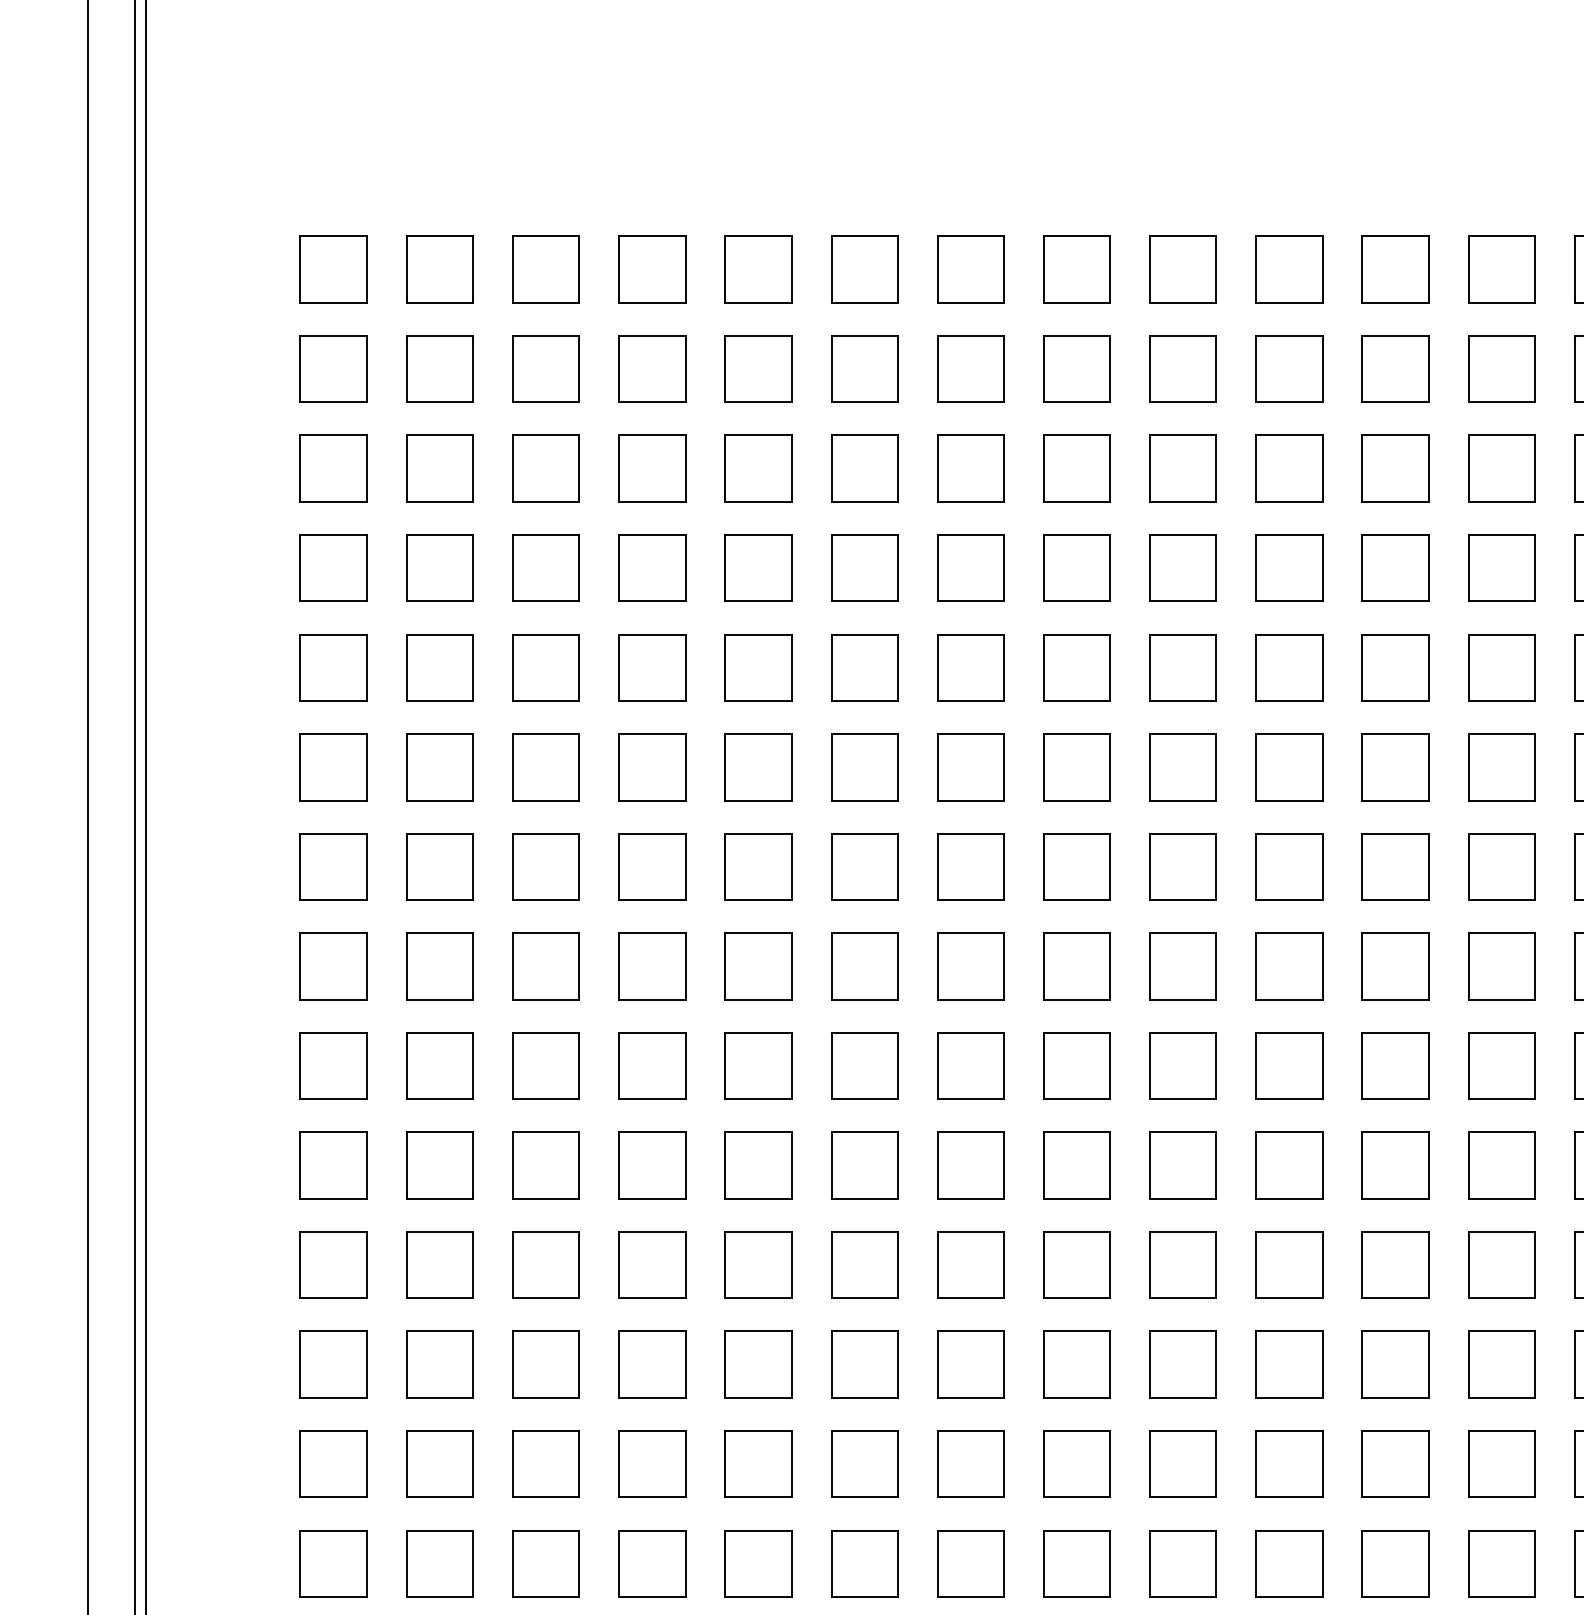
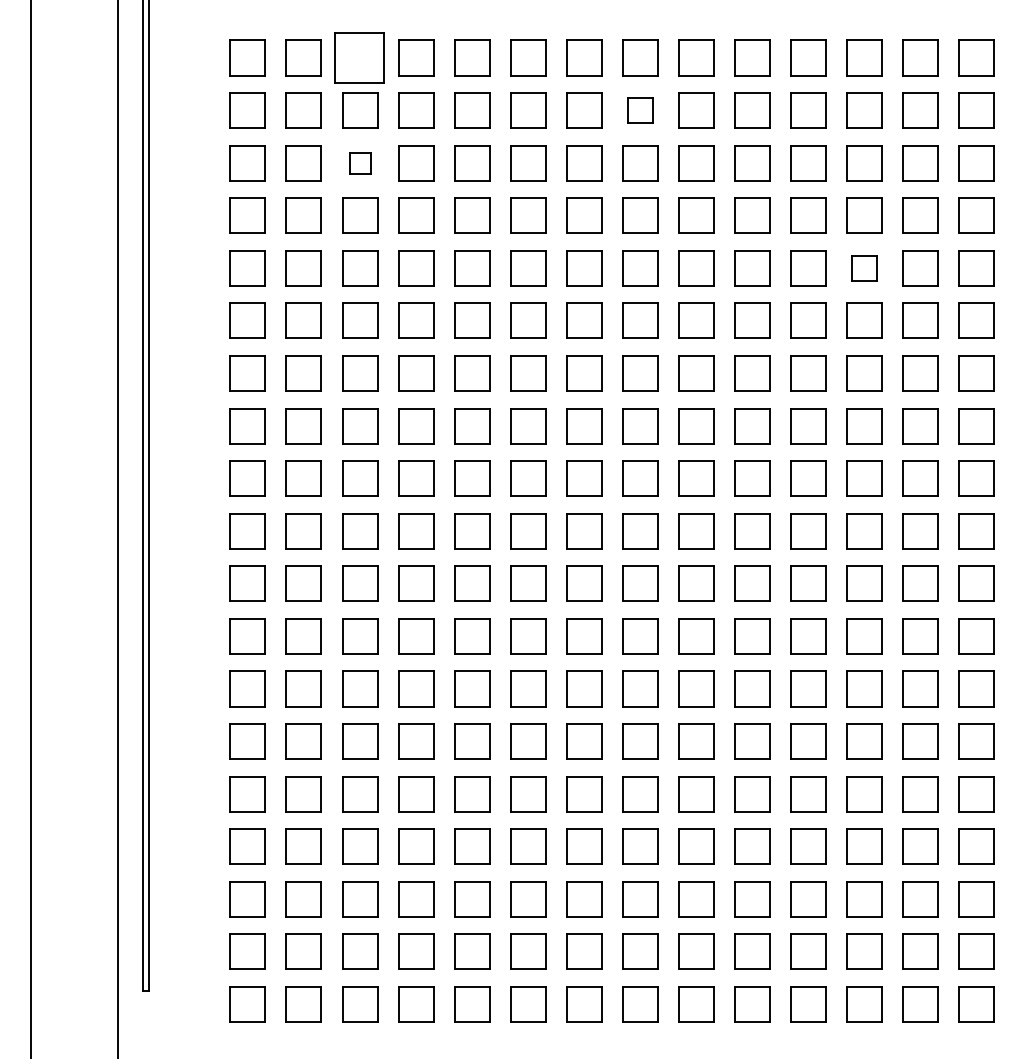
part: (546, 268) -> (360, 57), size x1.4
part: (1077, 368) -> (640, 110), size x0.7
part: (546, 469) -> (360, 163), size x0.6
part: (1501, 668) -> (864, 268), size x0.7

